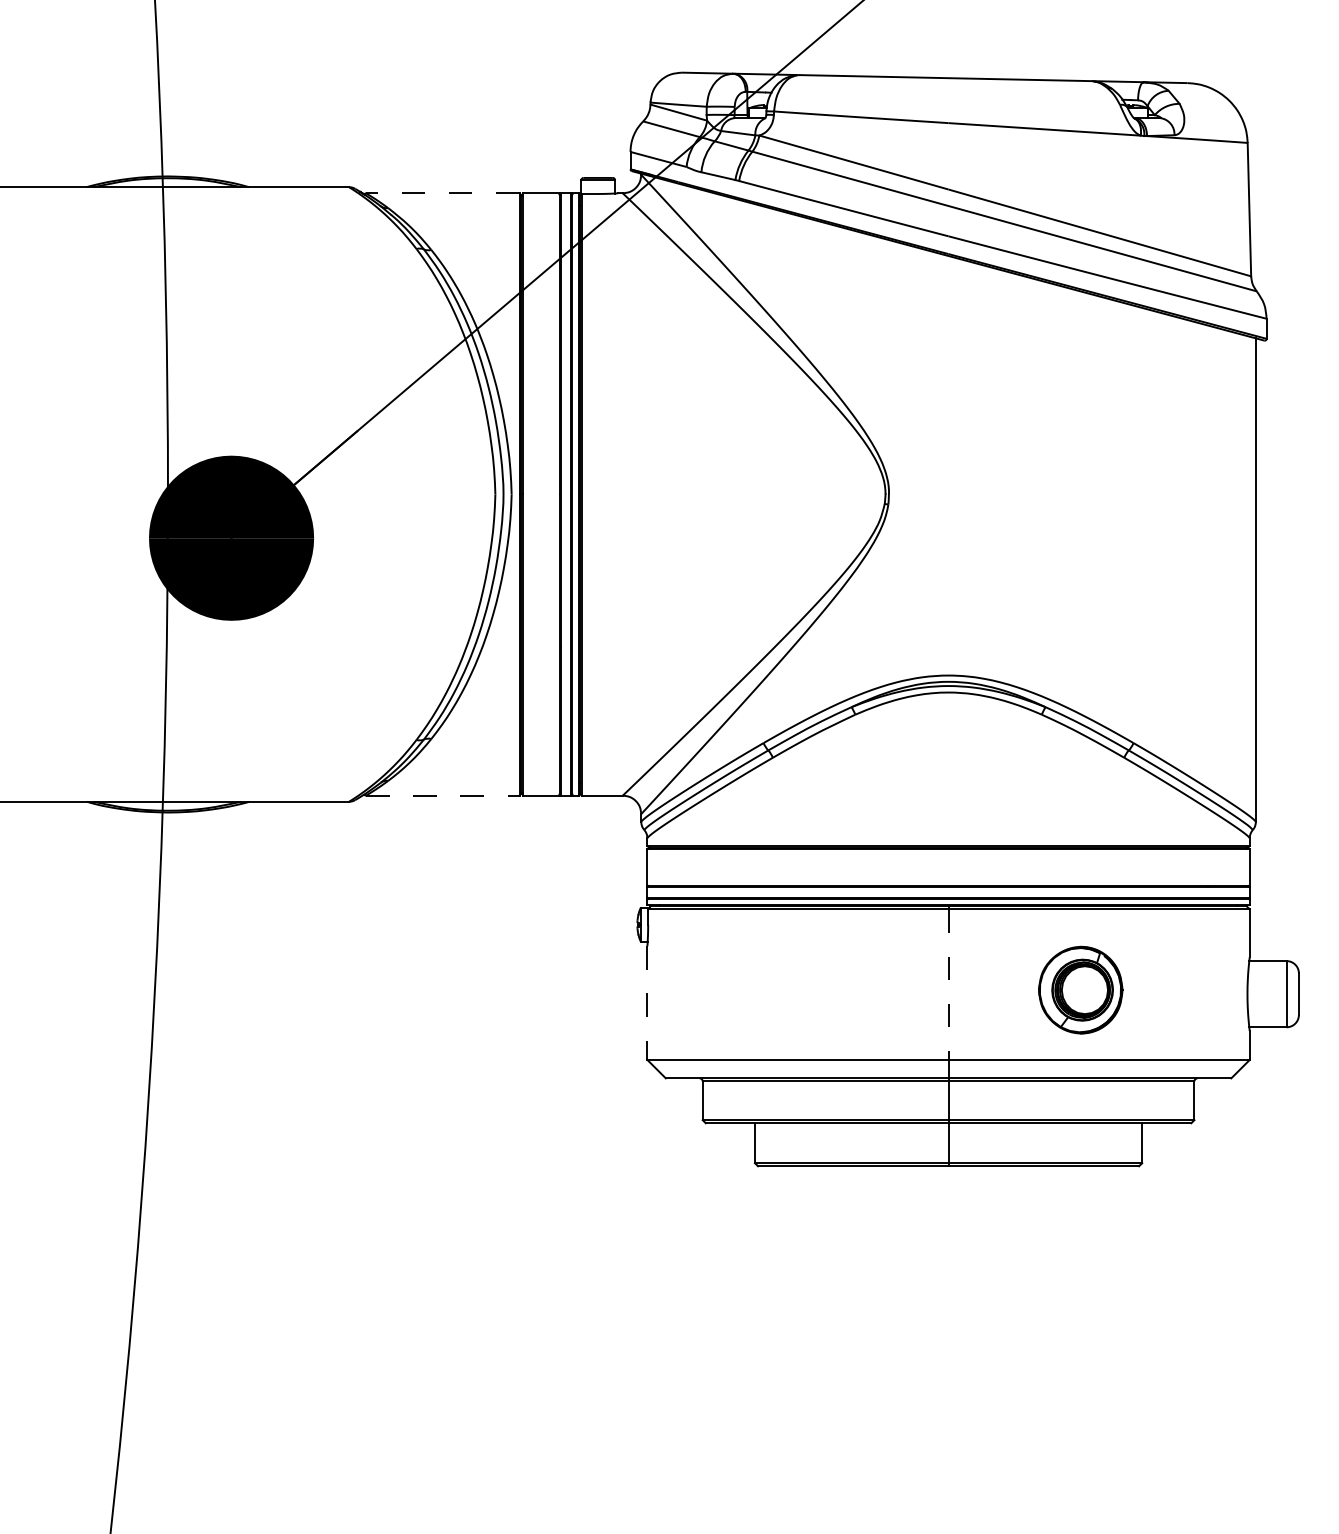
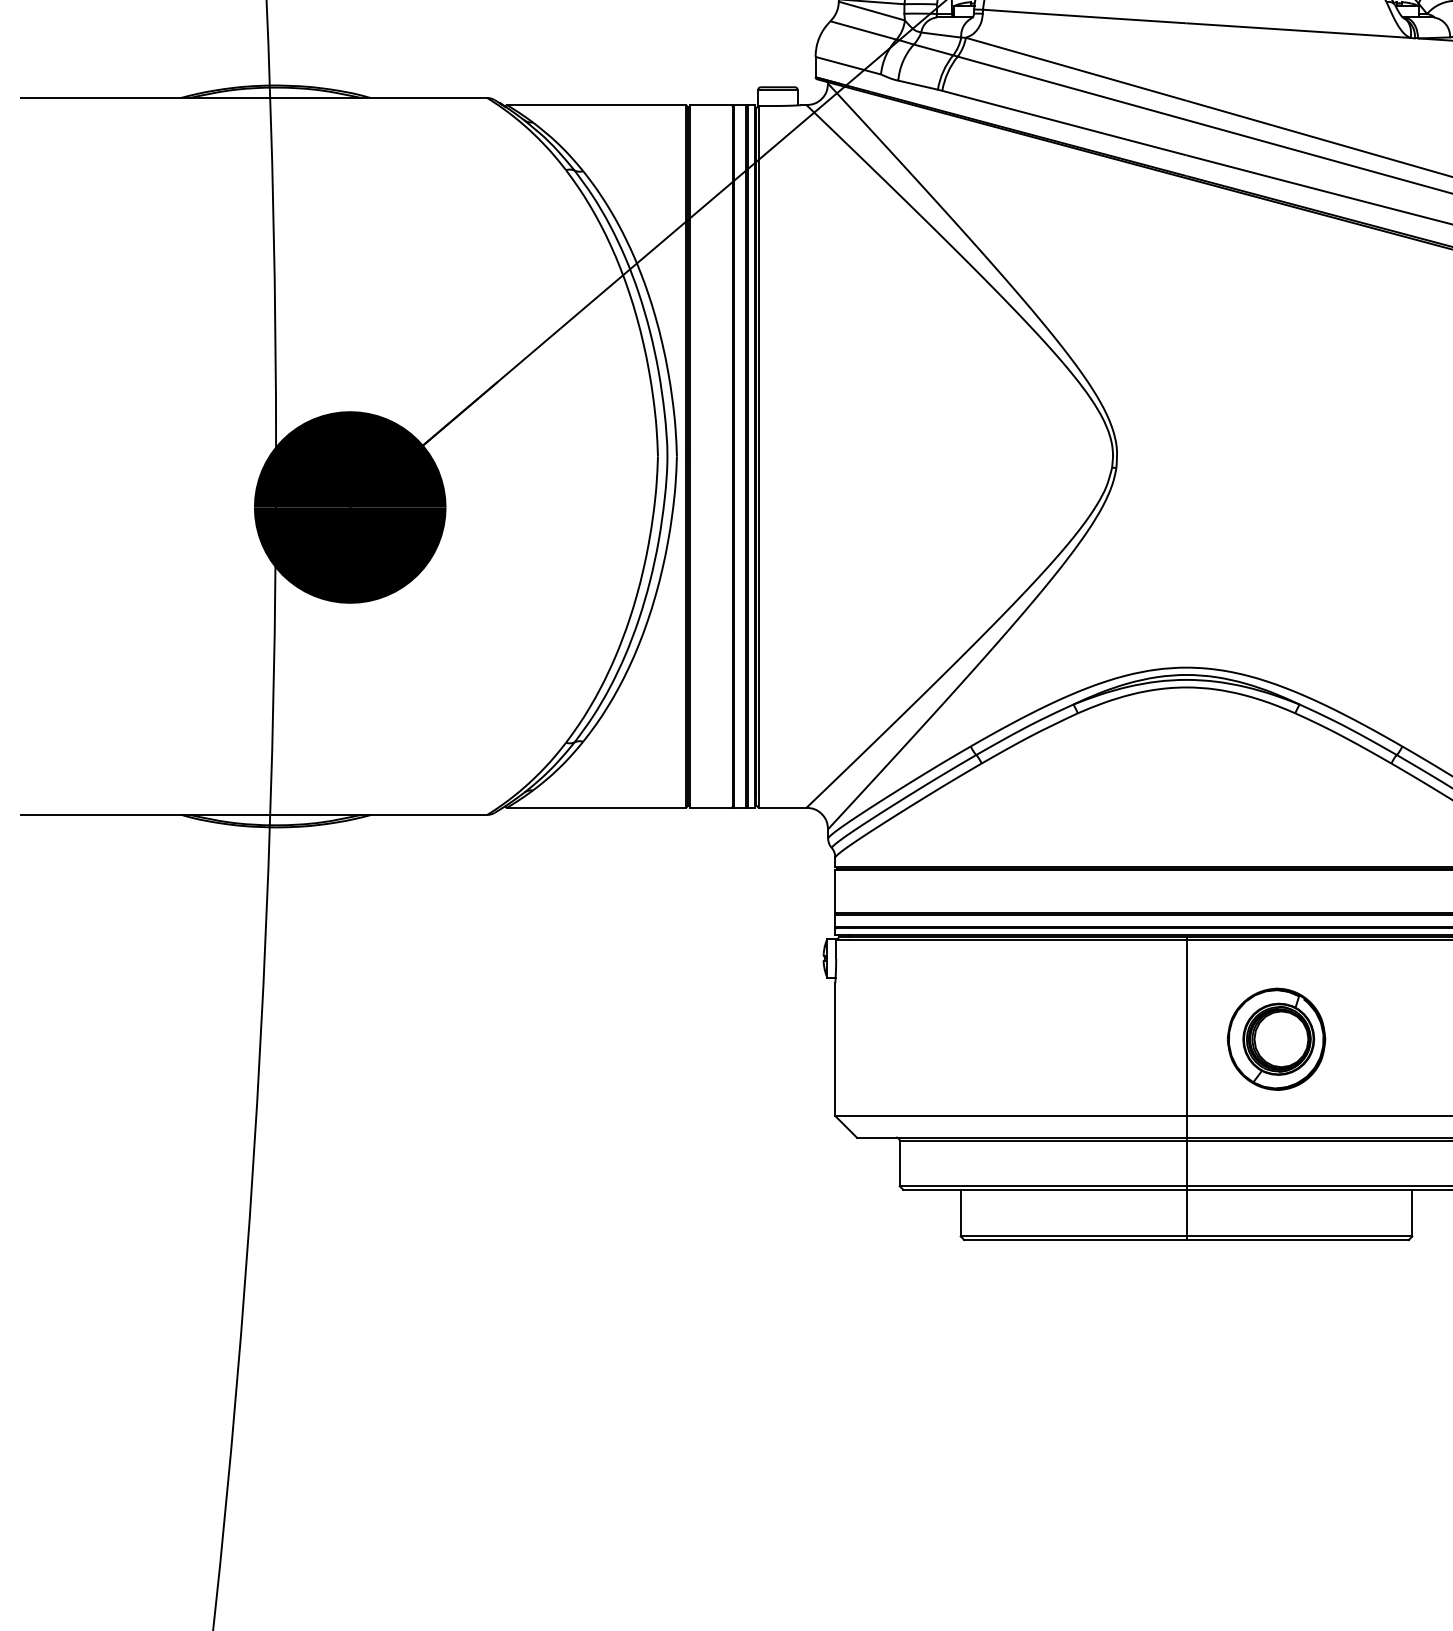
line: (442, 193) -> (596, 105), dashed -> solid
line: (442, 795) -> (596, 807), dashed -> solid
line: (948, 985) -> (1186, 1029), dashed -> solid
part: (1080, 989) -> (1276, 1038), moved
line: (647, 1003) -> (835, 1050), dashed -> solid

